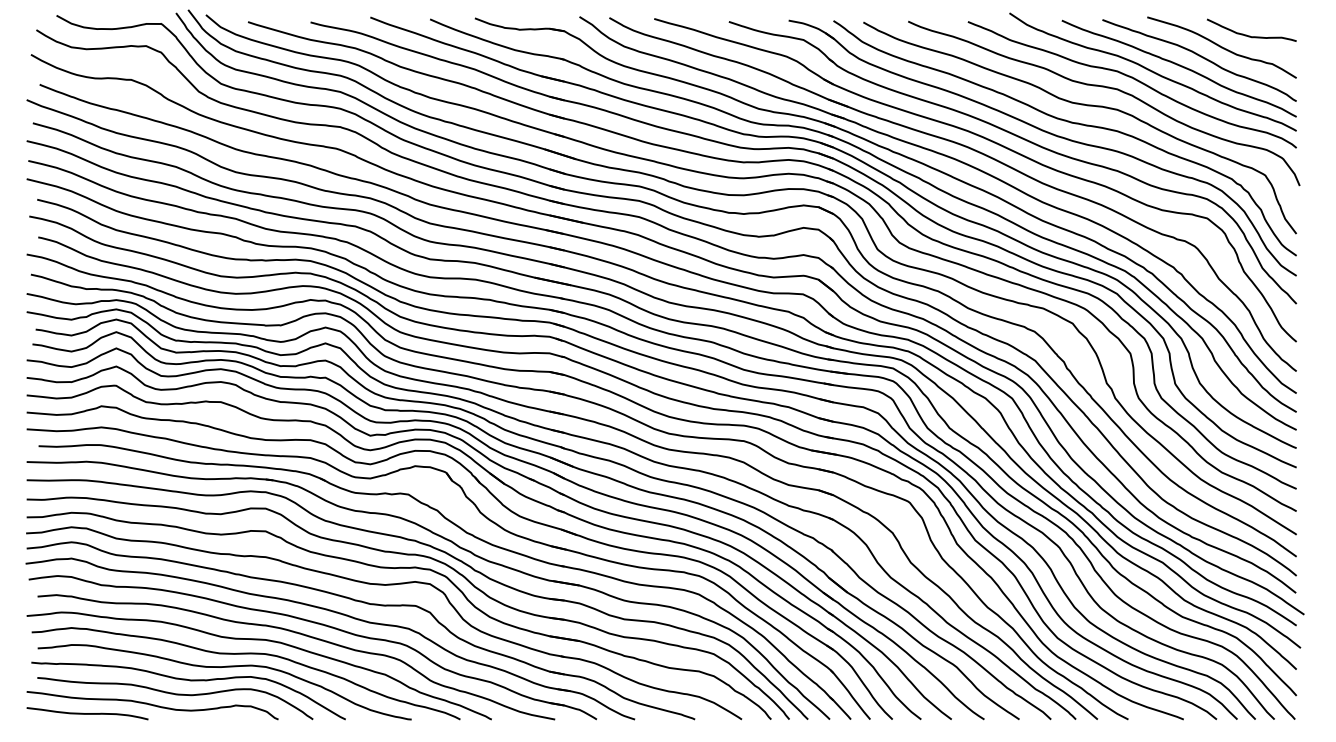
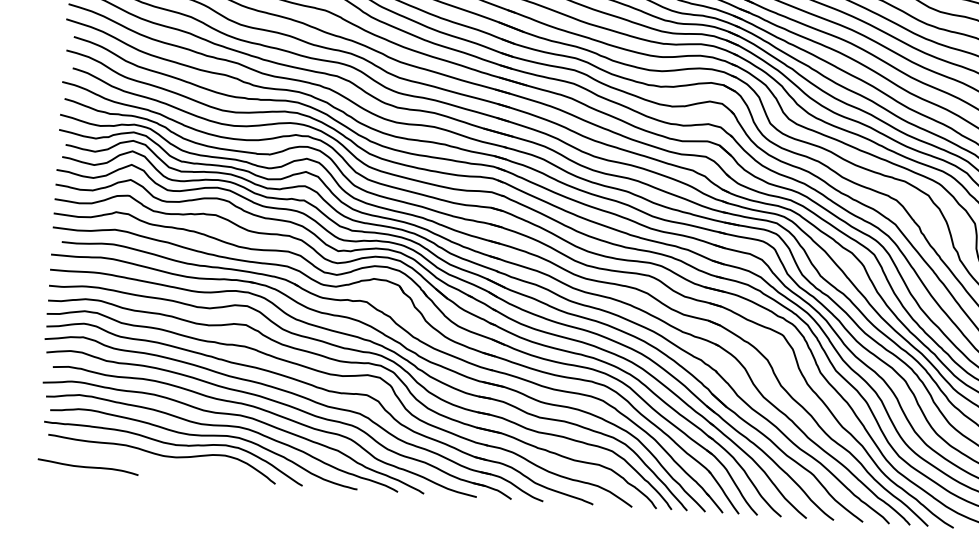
curve: (152, 705) -> (142, 463), removed

